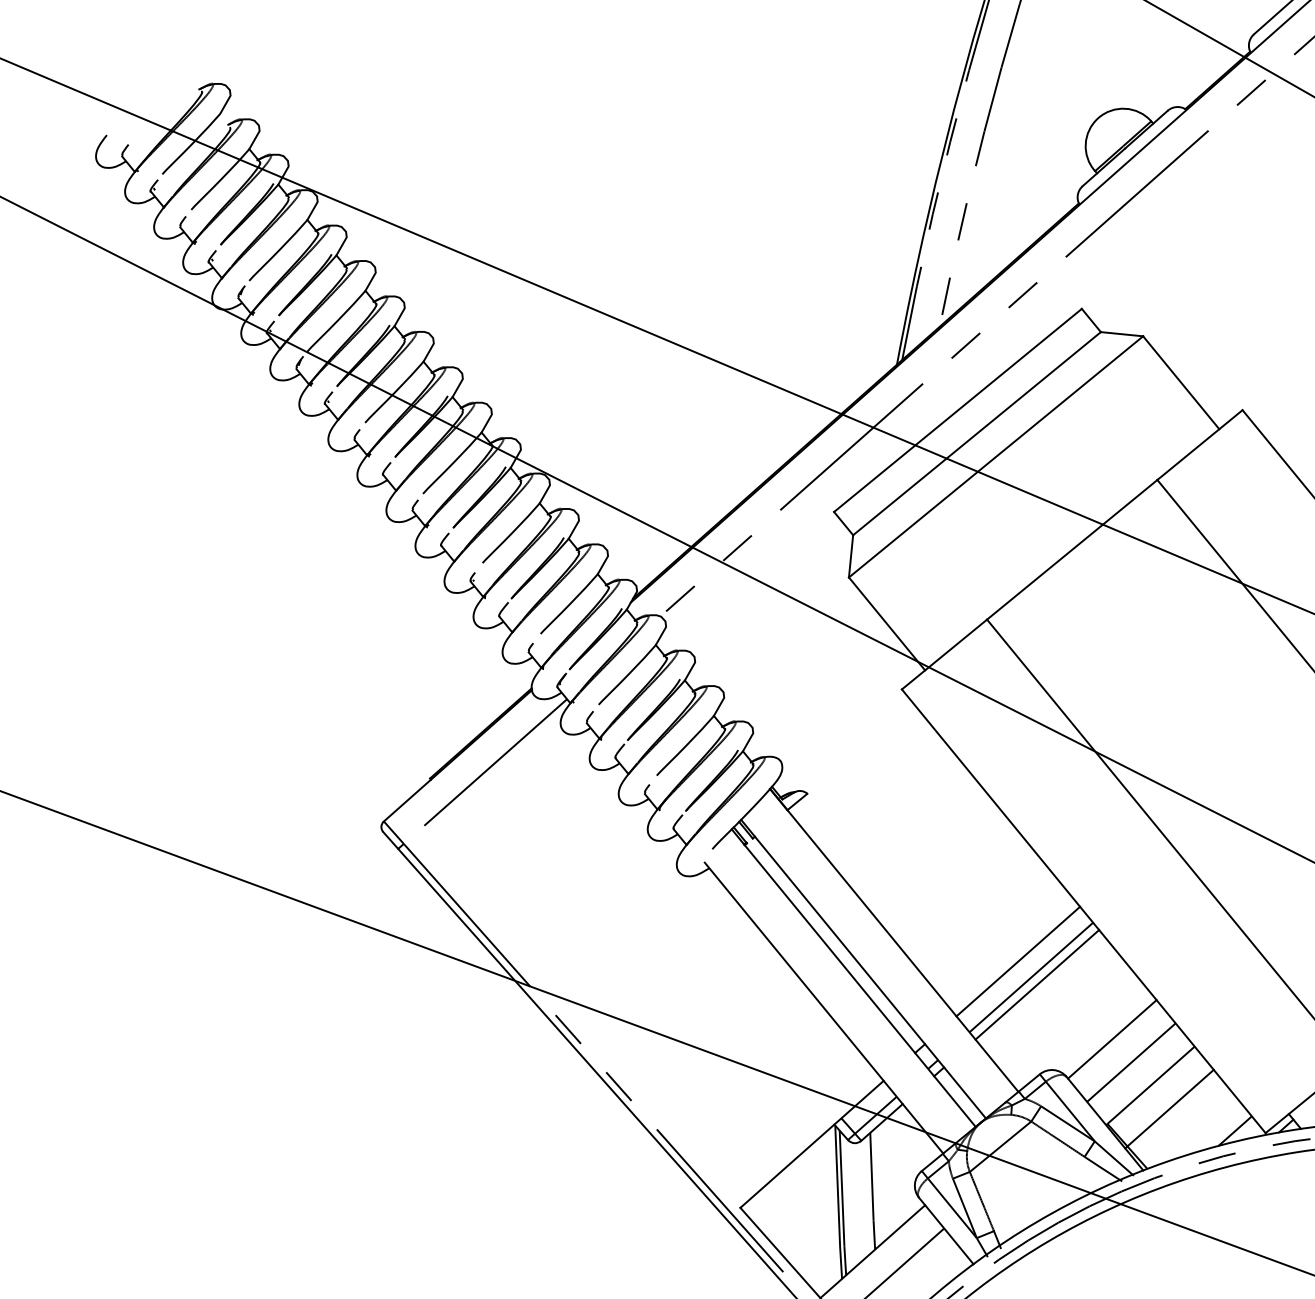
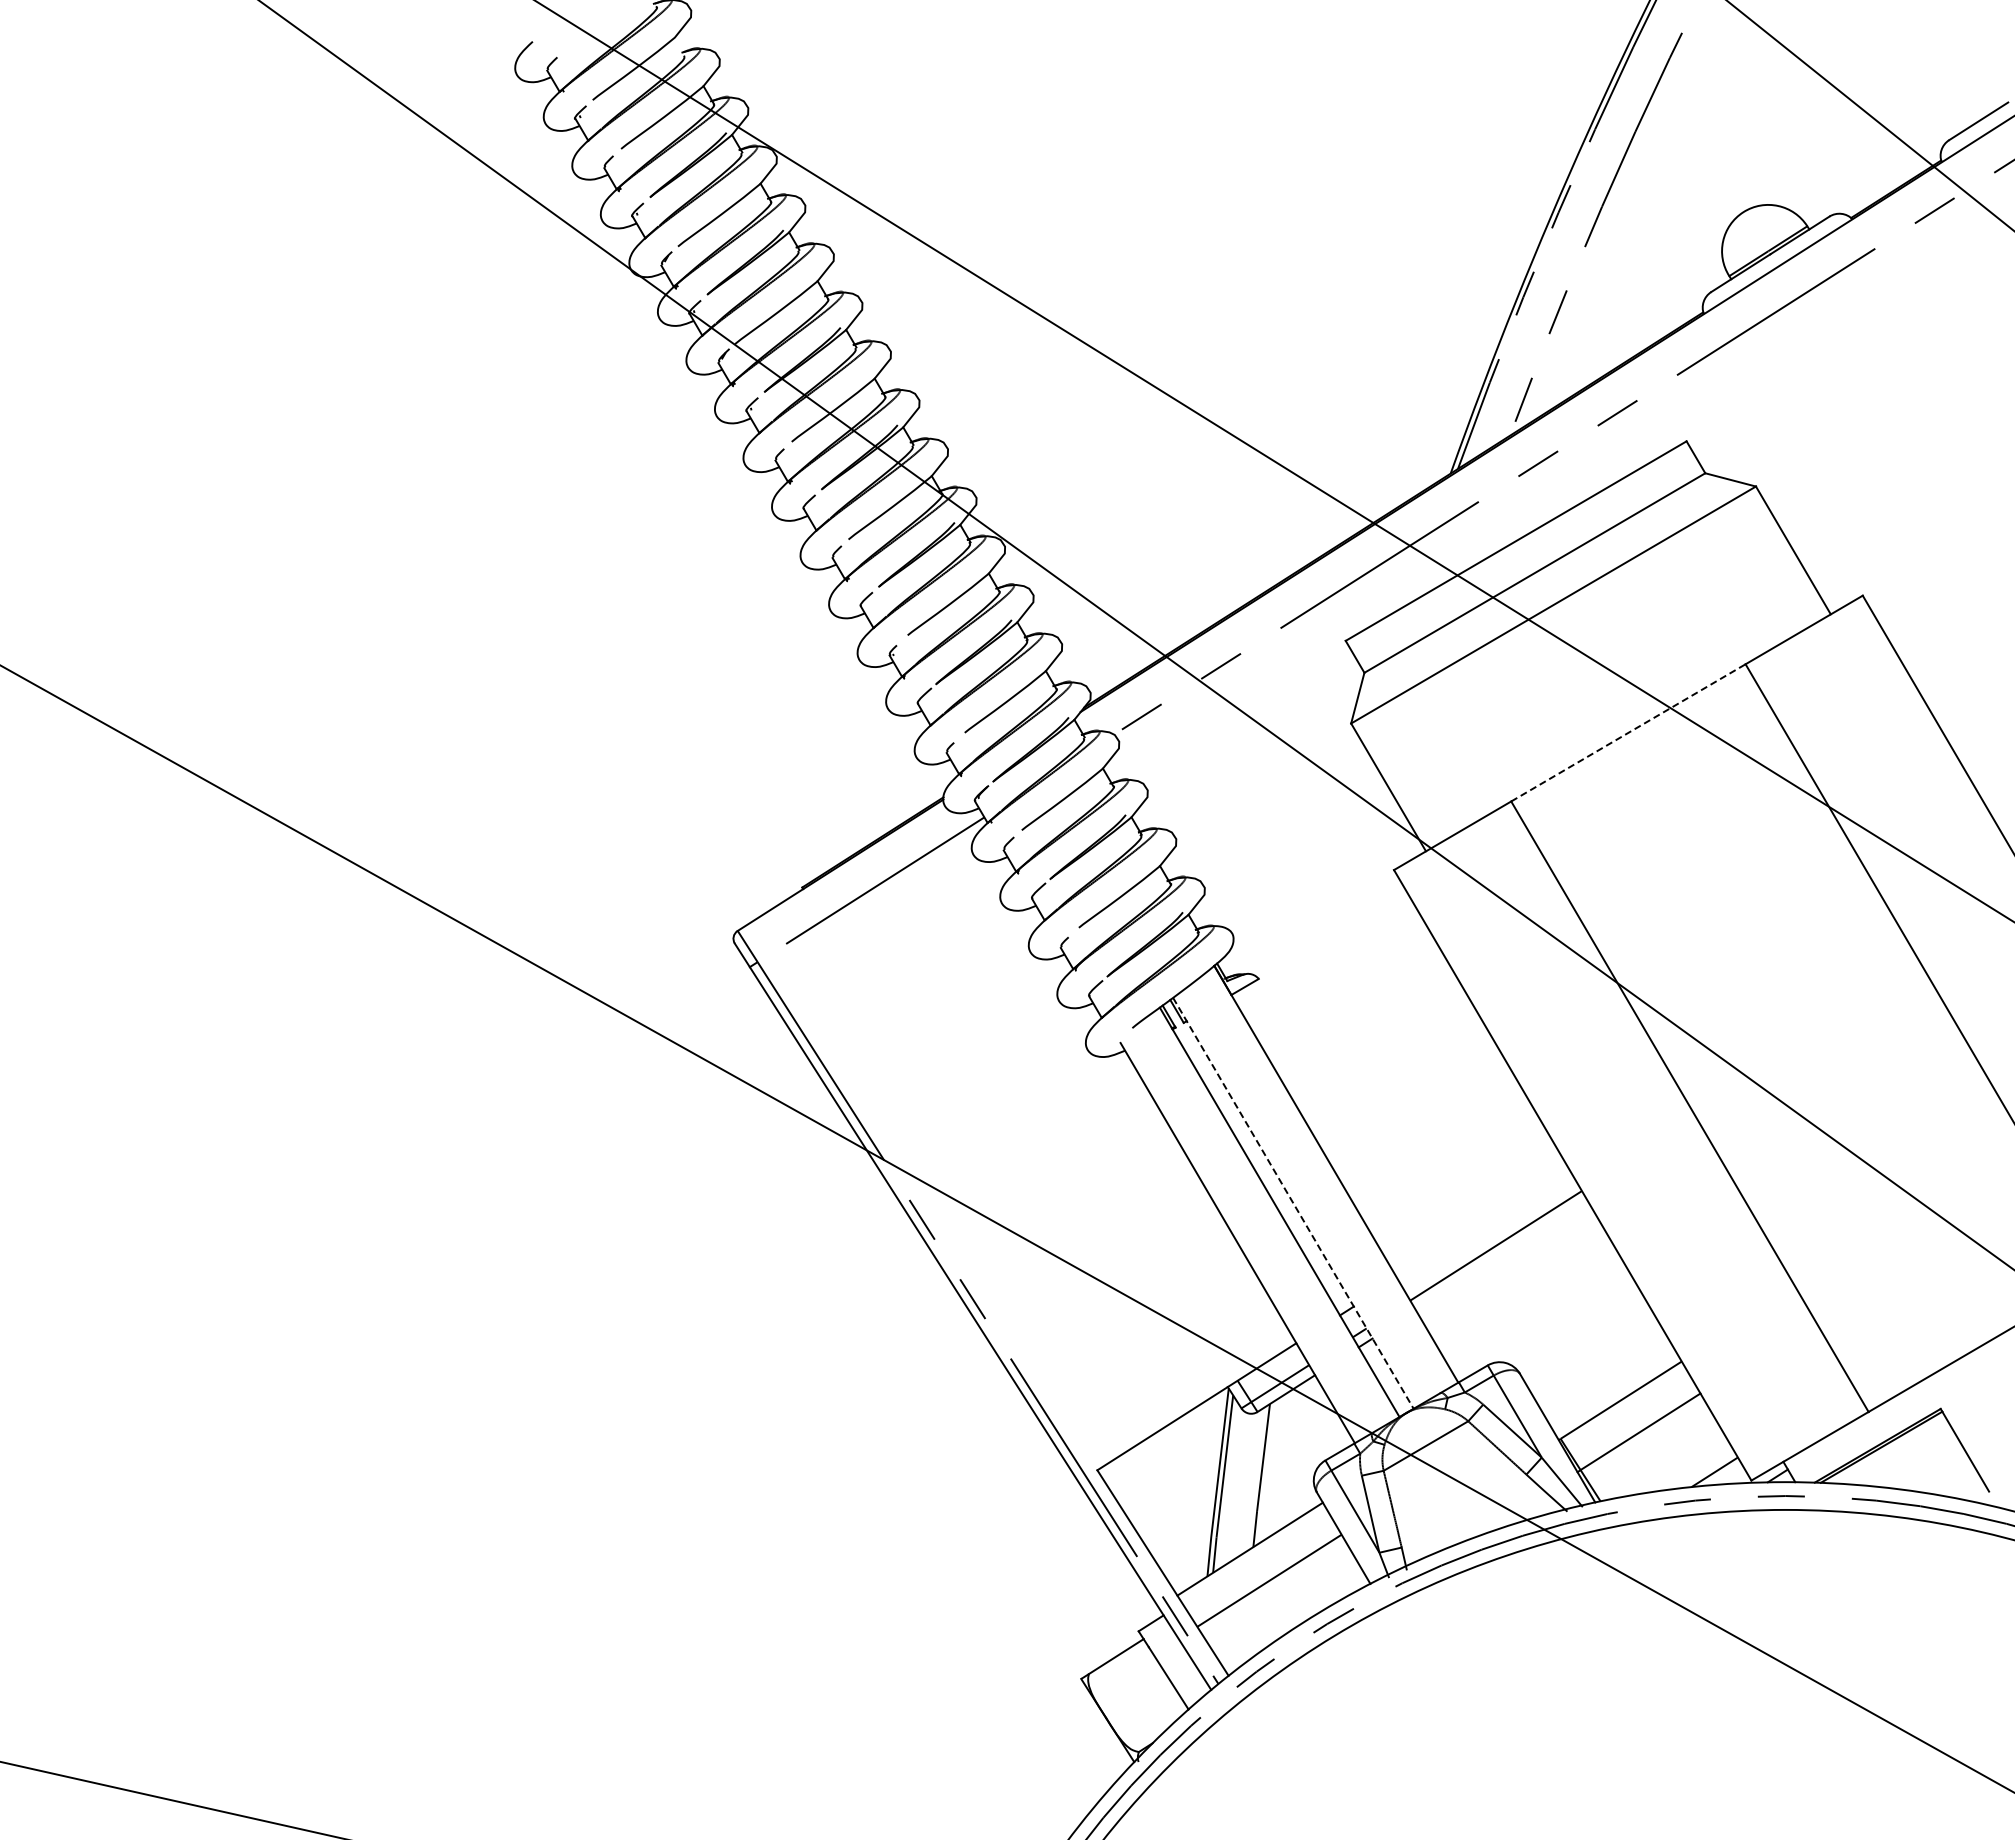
line: (1072, 549) -> (1628, 732), solid -> dashed
line: (1018, 961) -> (1483, 1223), removed
line: (863, 969) -> (1293, 1203), solid -> dashed
line: (1036, 984) -> (1501, 1255), removed
line: (1112, 1039) -> (1582, 1336), removed
line: (1131, 1062) -> (1601, 1368), removed

